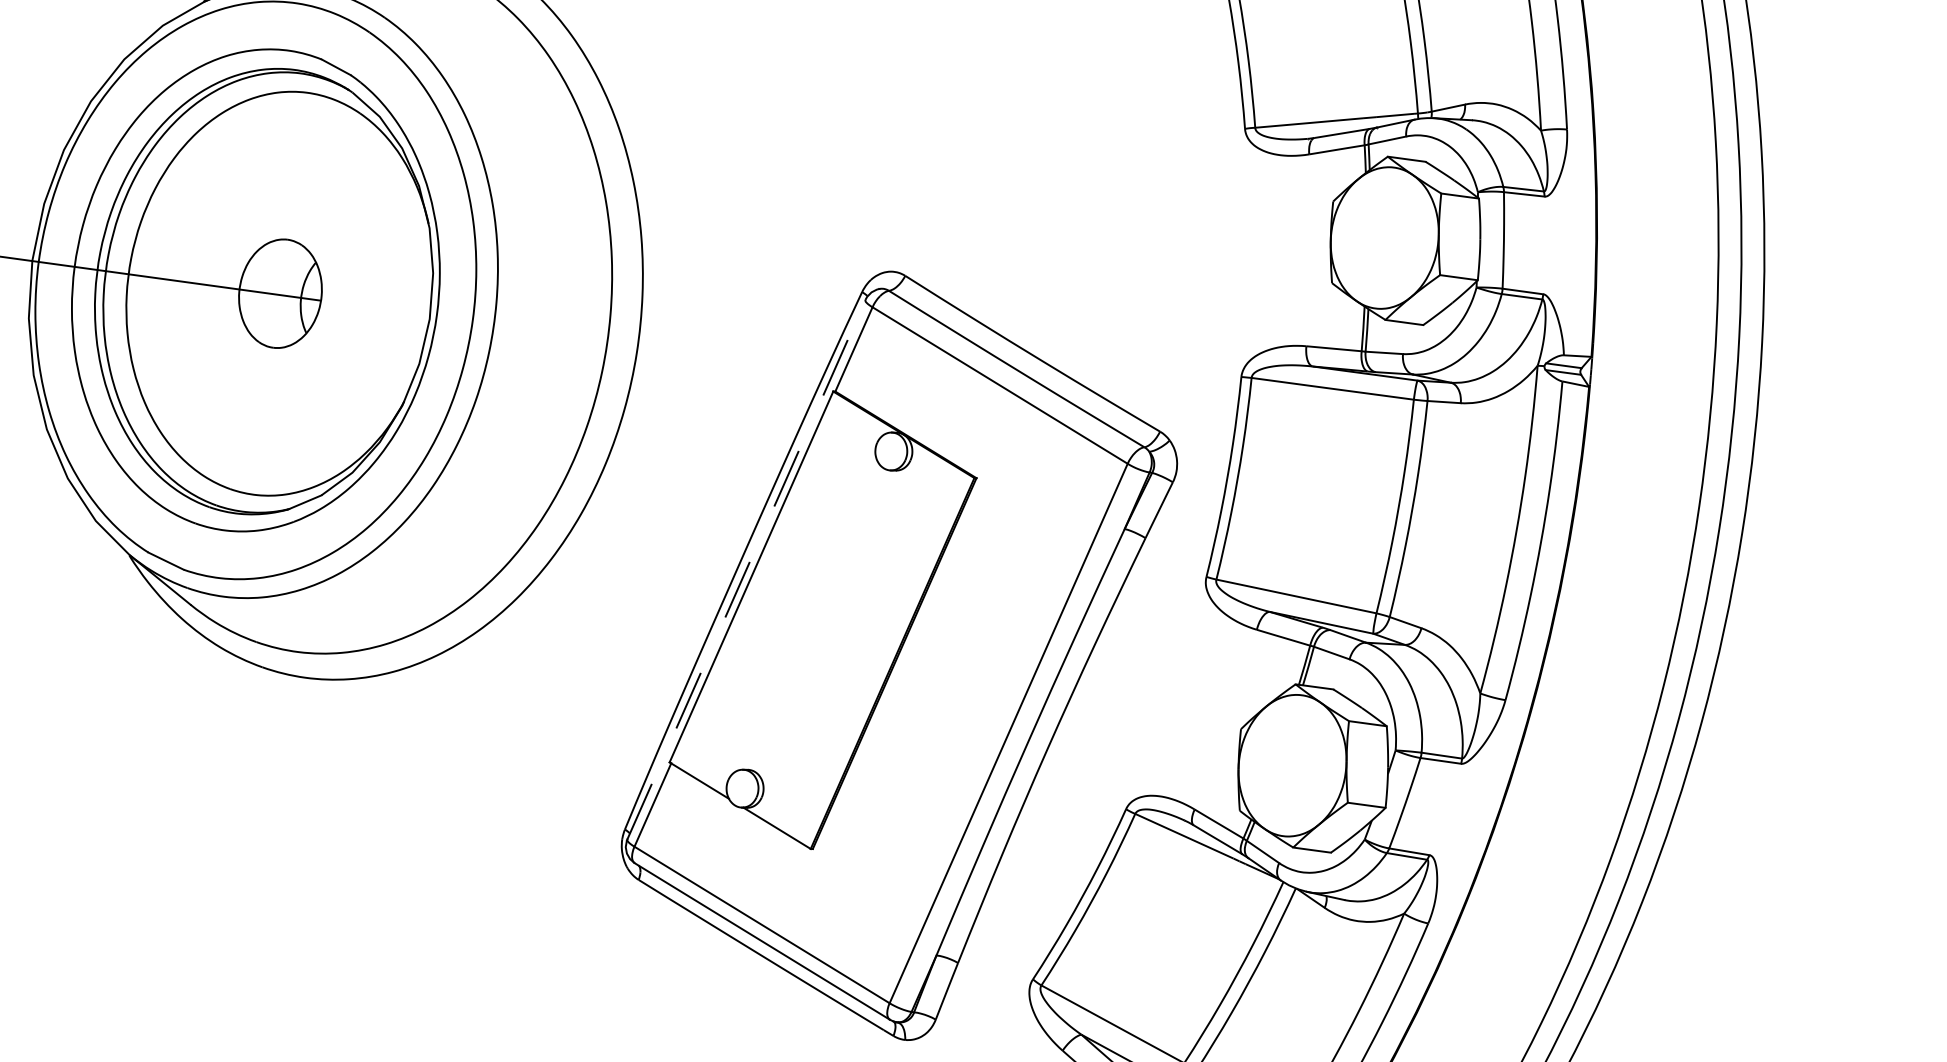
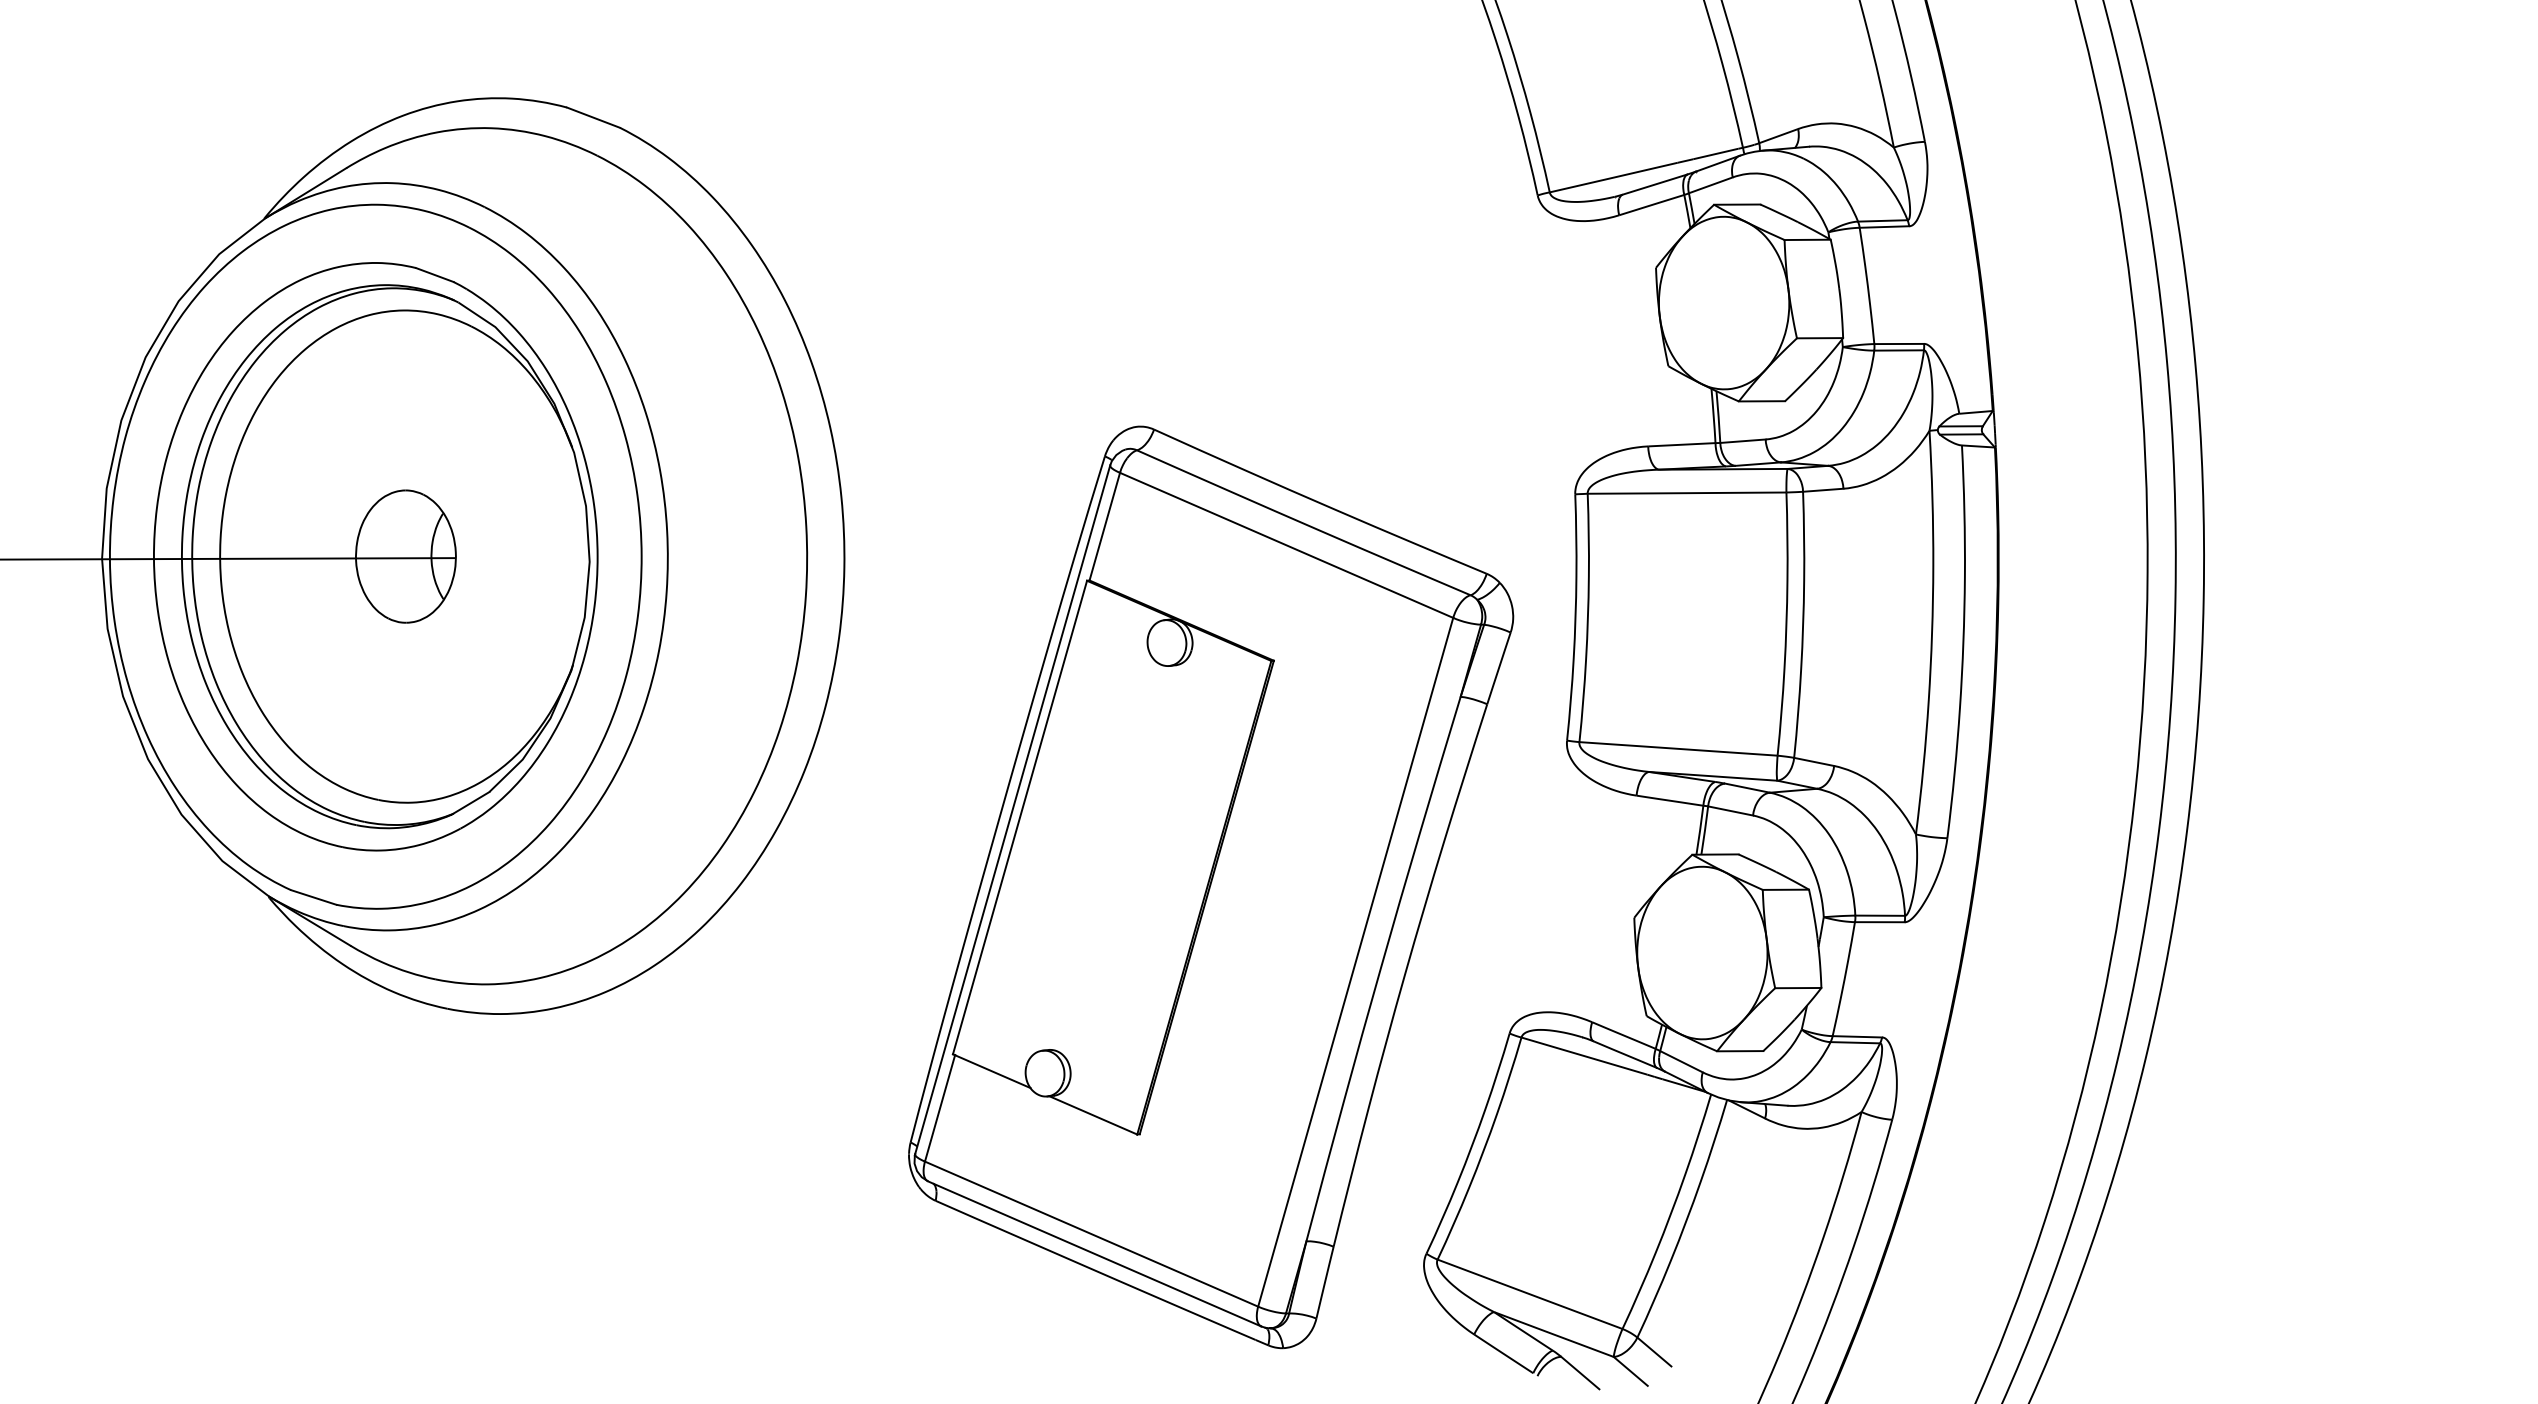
line: (746, 569) -> (1012, 809), dashed -> solid

